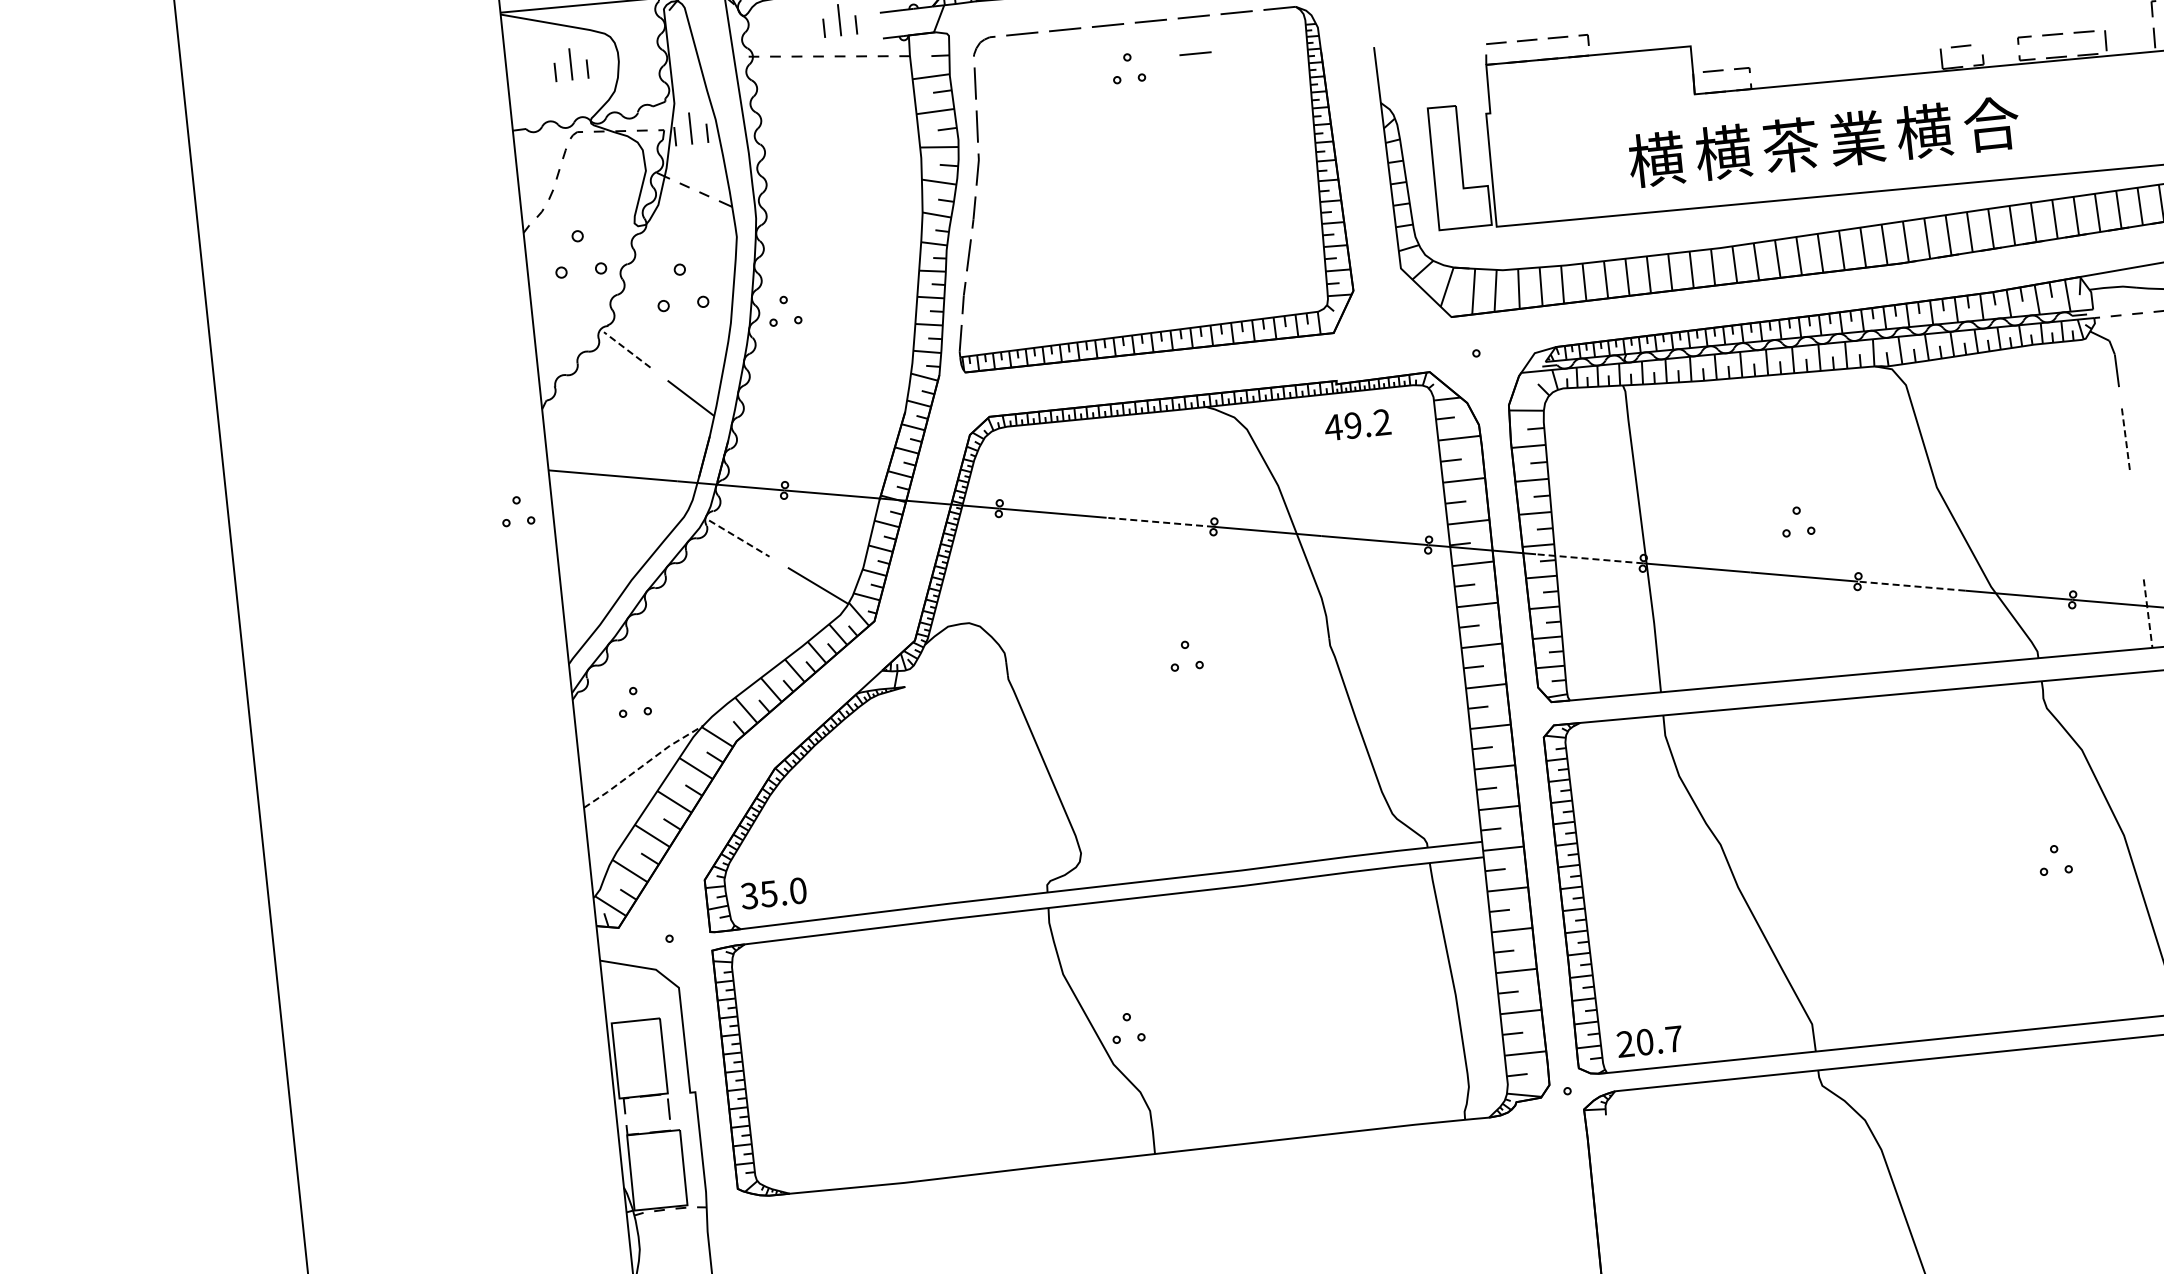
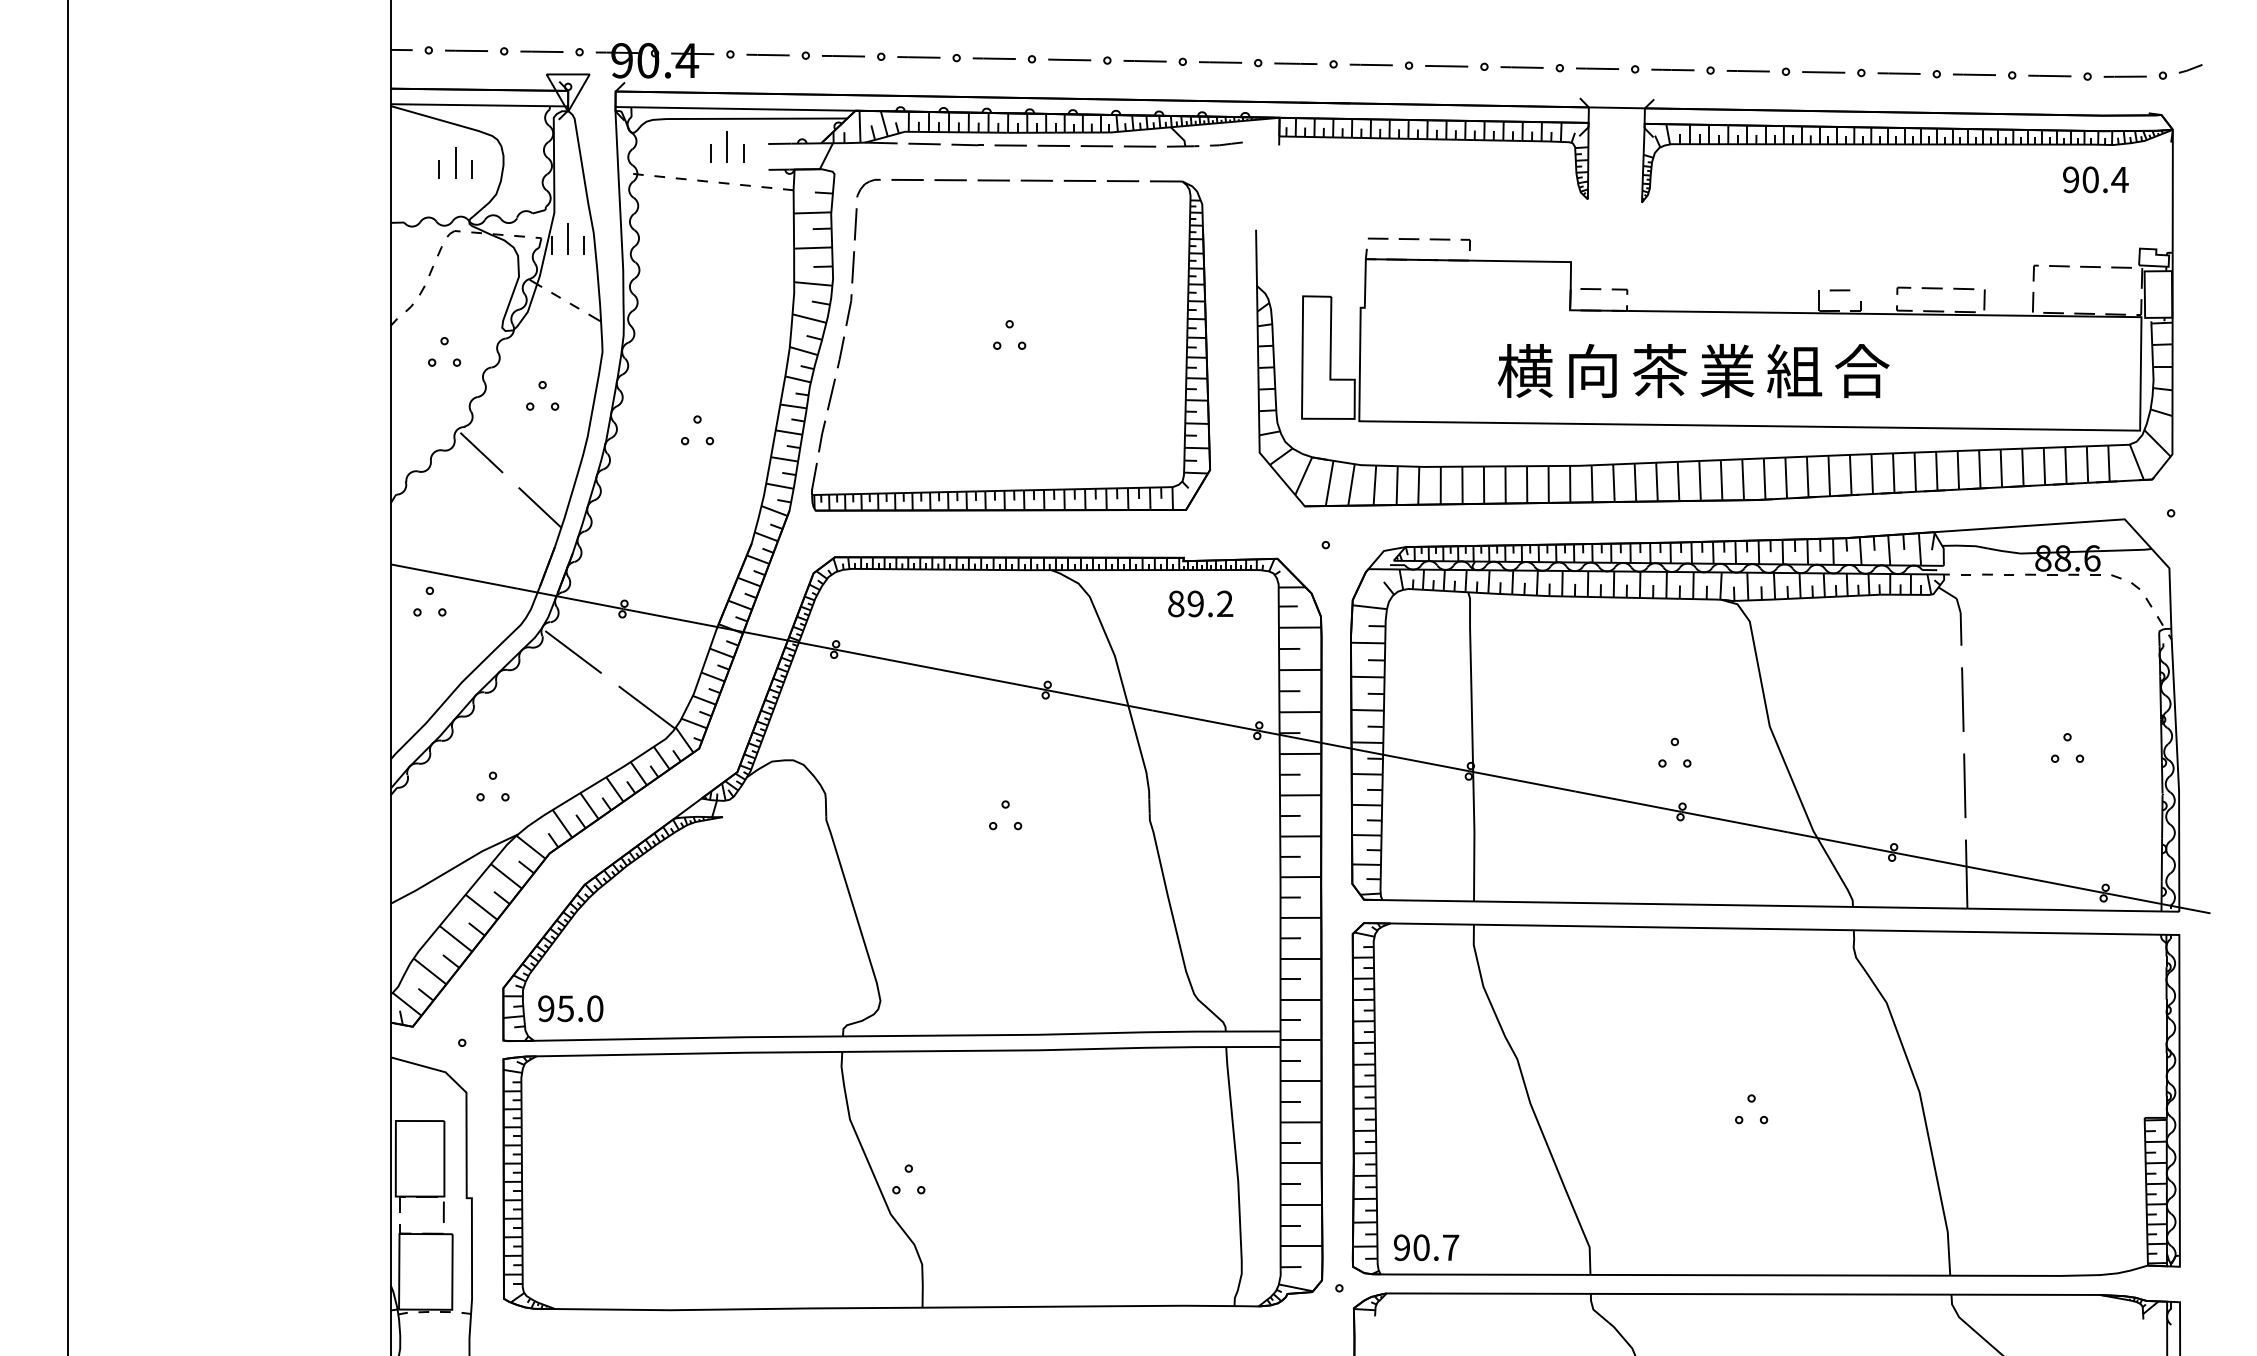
line: (1195, 53) -> (1077, 217), removed
part: (1128, 67) -> (1009, 334), moved
text: (1924, 131) -> (1794, 371), 横 -> 組
text: (1723, 151) -> (1592, 370), 横 -> 向
part: (579, 253) -> (444, 351), size x0.62
part: (681, 286) -> (542, 395), size x0.62
part: (784, 303) -> (697, 423), moved
line: (626, 349) -> (481, 452), dashed -> solid
text: (1332, 427) -> (1175, 603), 49.2 -> 89.2
line: (2125, 441) -> (1962, 700), dashed -> solid
part: (516, 503) -> (429, 594), moved
part: (1797, 521) -> (1674, 752), moved
line: (1160, 522) -> (993, 680), dashed -> solid
line: (2136, 525) -> (1964, 785), added
line: (739, 538) -> (573, 652), dashed -> solid
line: (1590, 559) -> (1417, 761), dashed -> solid
line: (1911, 586) -> (1734, 822), dashed -> solid
line: (2147, 614) -> (1966, 874), dashed -> solid
part: (633, 694) -> (492, 779), moved
line: (643, 765) -> (454, 867), dashed -> solid
part: (2054, 853) -> (1751, 1102), moved
text: (748, 895) -> (545, 1008), 35.0 -> 95.0
text: (1625, 1044) -> (1401, 1247), 20.7 -> 90.7

